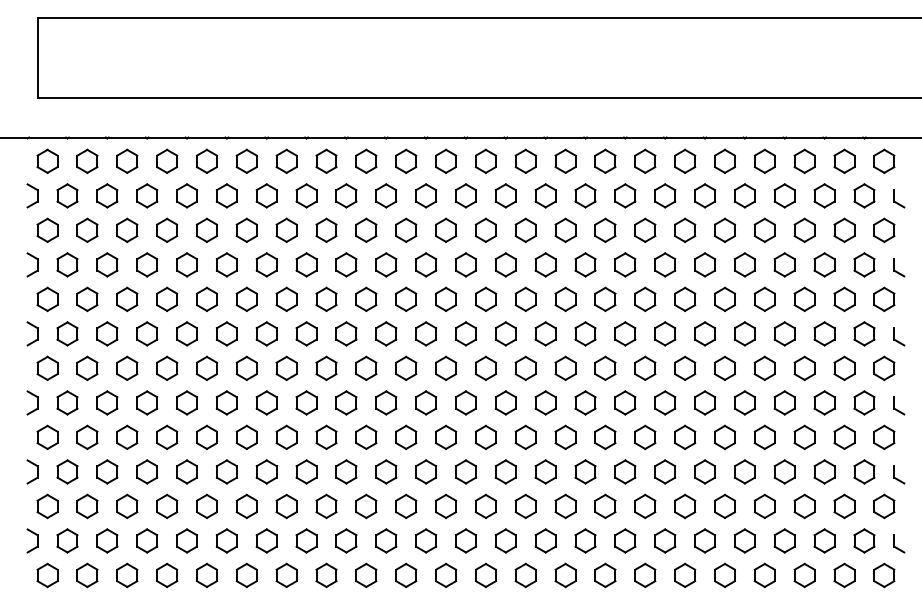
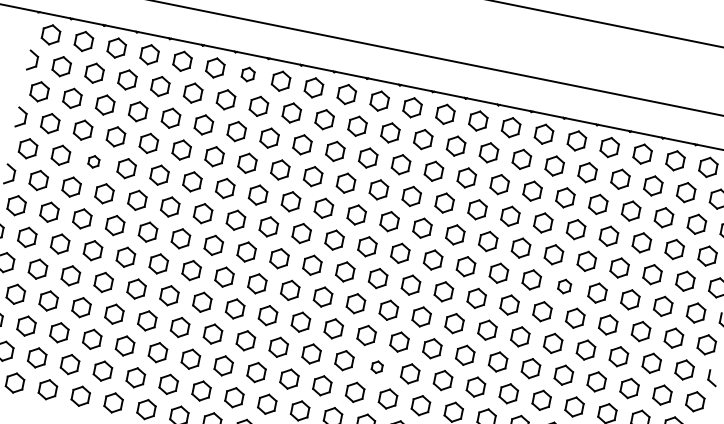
part: (286, 160) -> (248, 73), size x0.7
part: (127, 298) -> (94, 161), size x0.6
part: (704, 333) -> (564, 286), size x0.7
part: (505, 471) -> (377, 366), size x0.6

